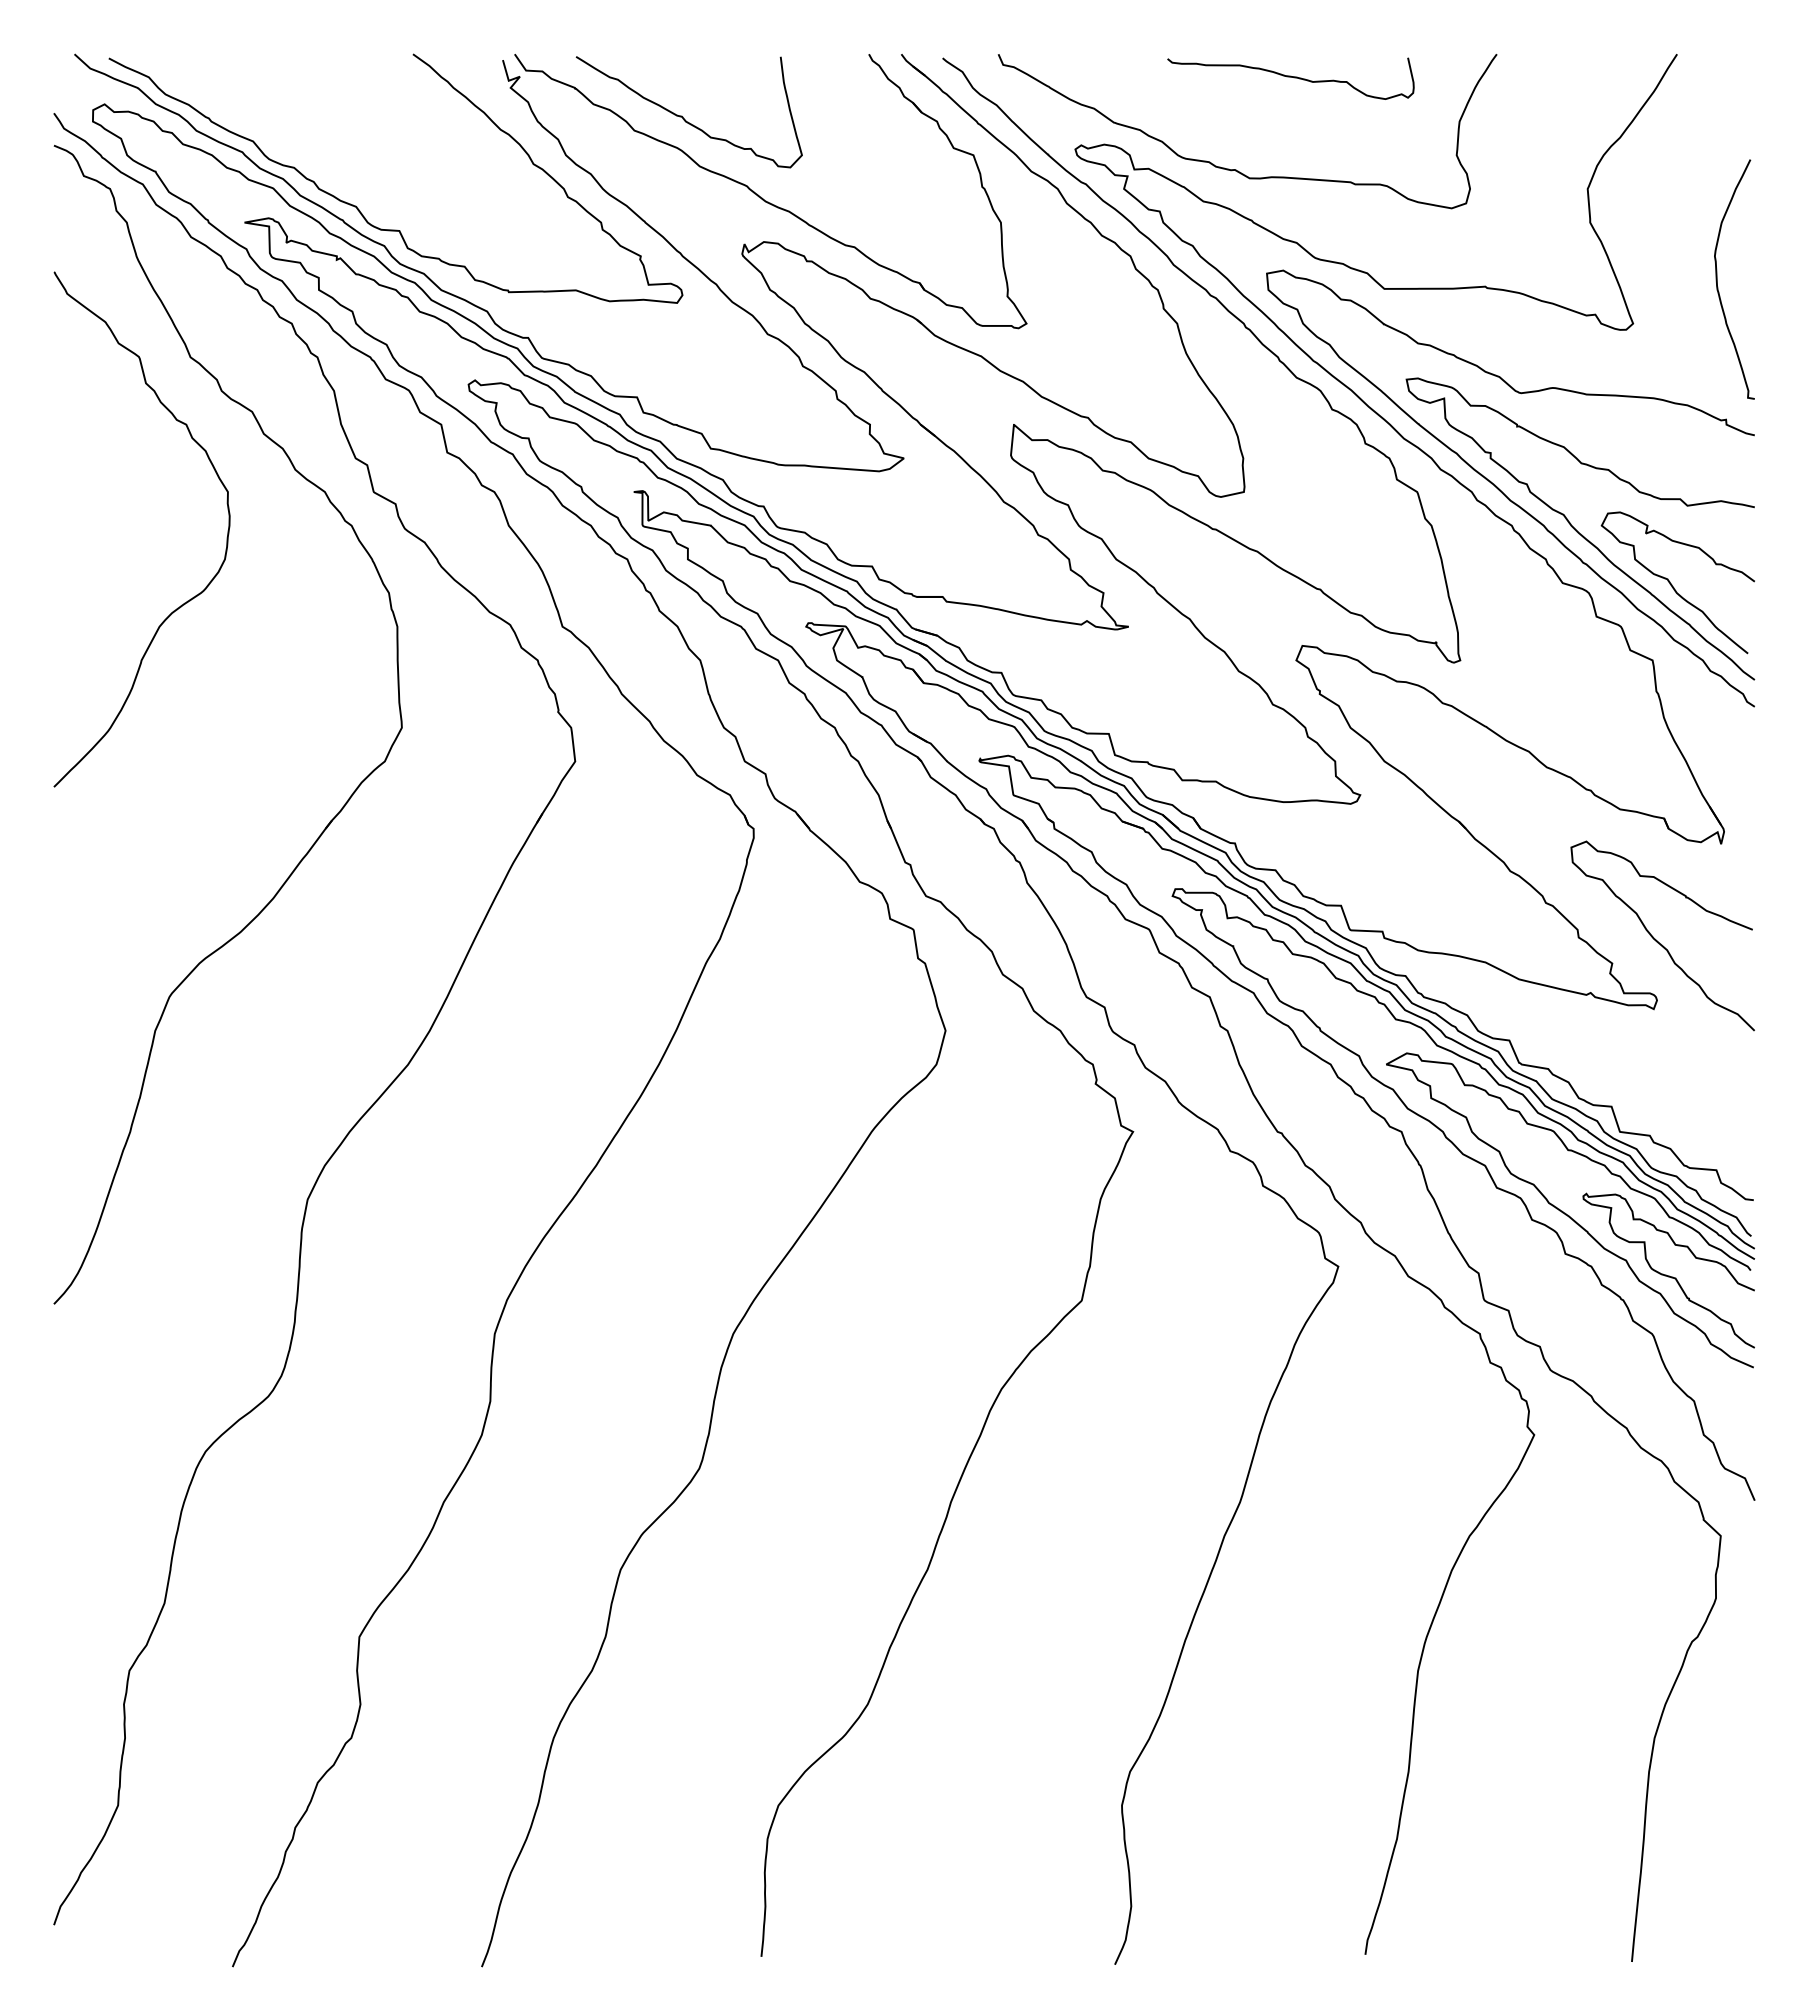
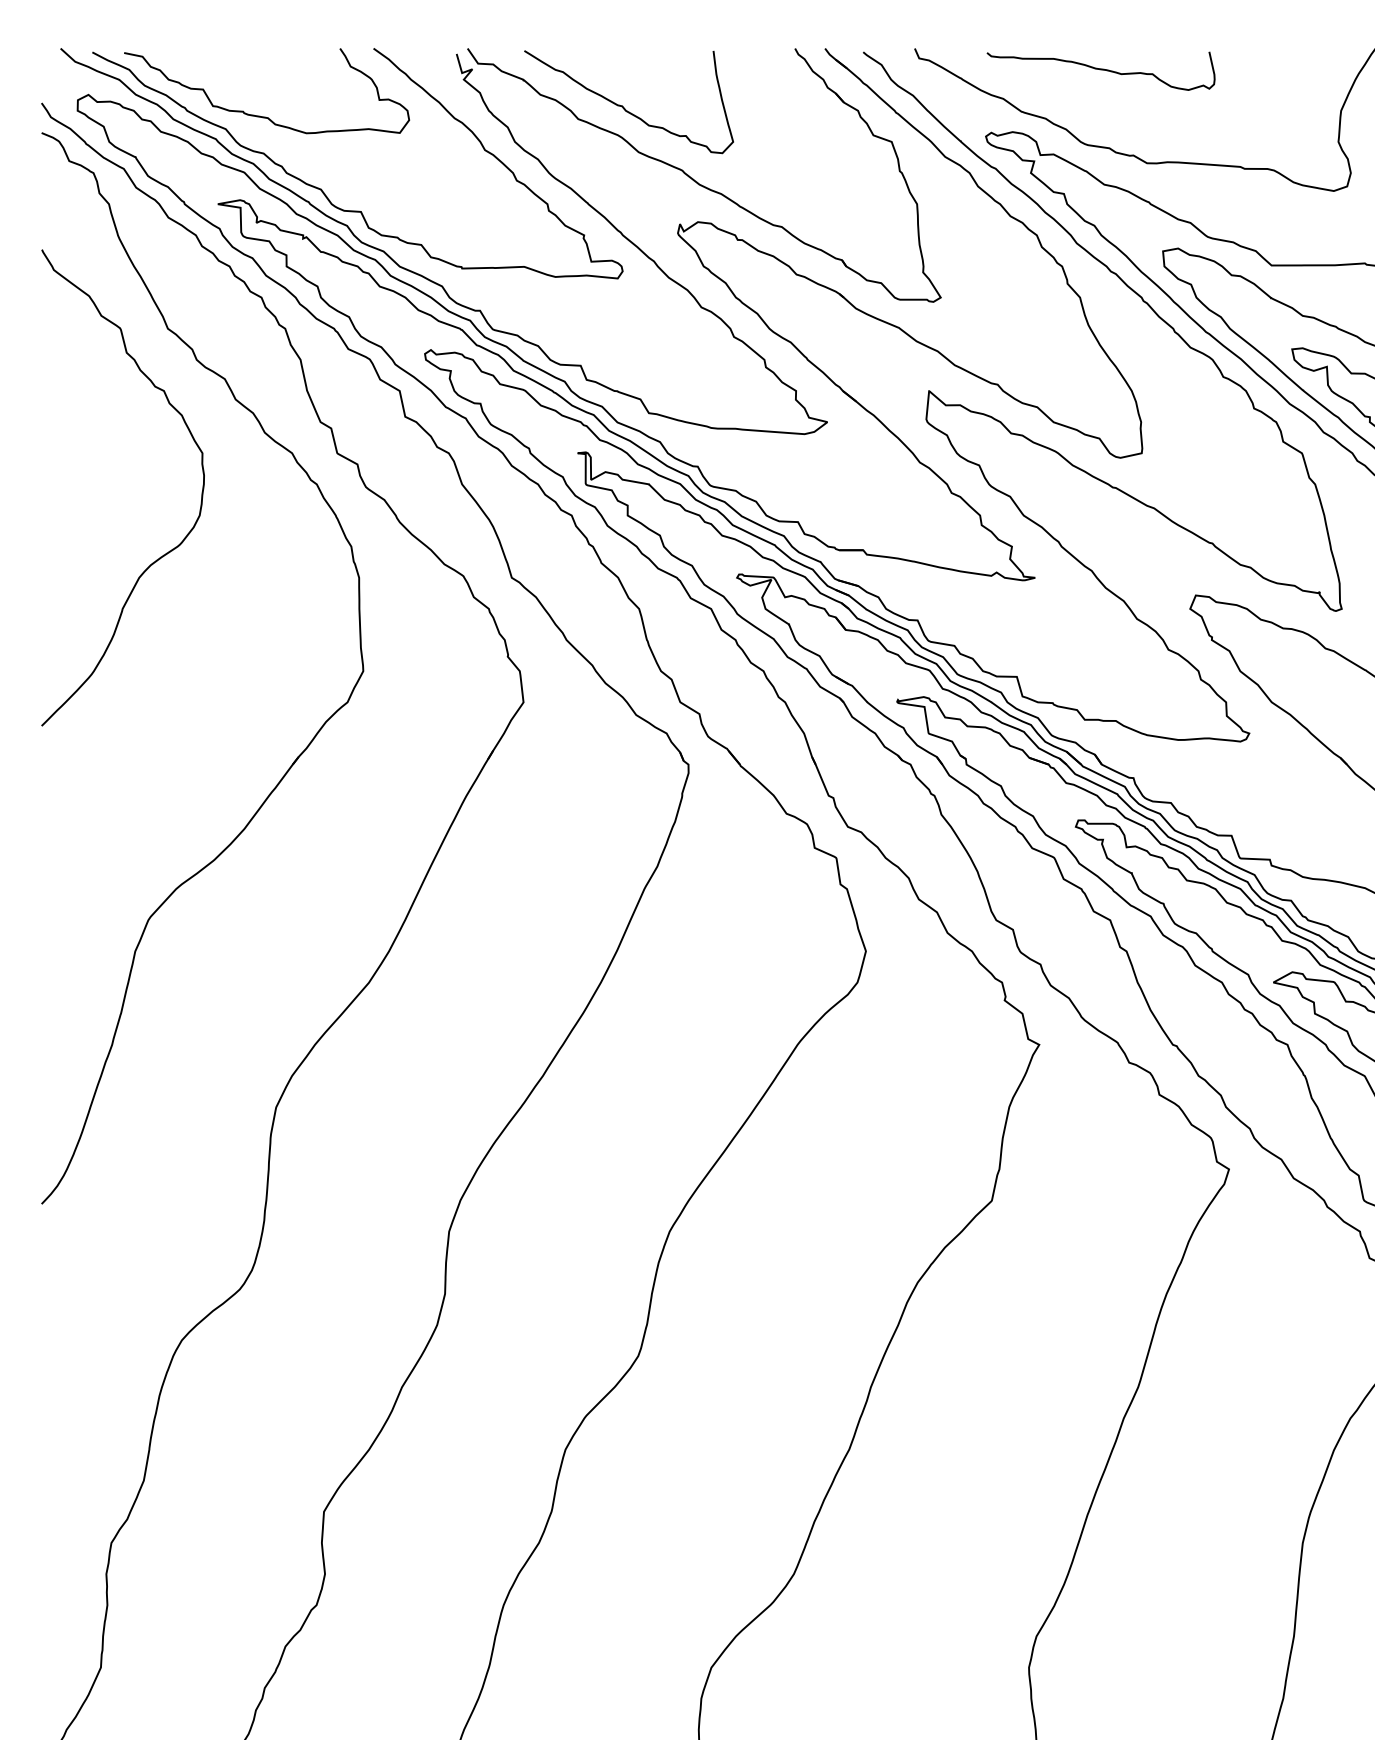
curve: (1290, 77) -> (1100, 70), moved
curve: (294, 127) -> (264, 116), added

